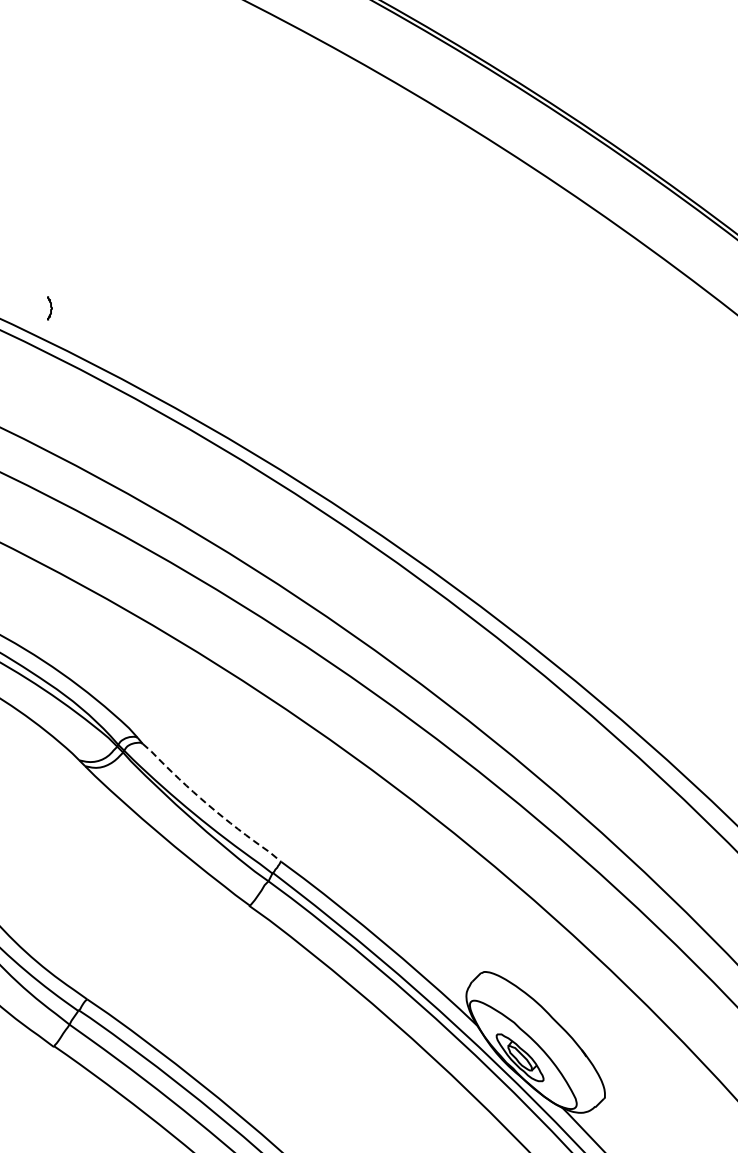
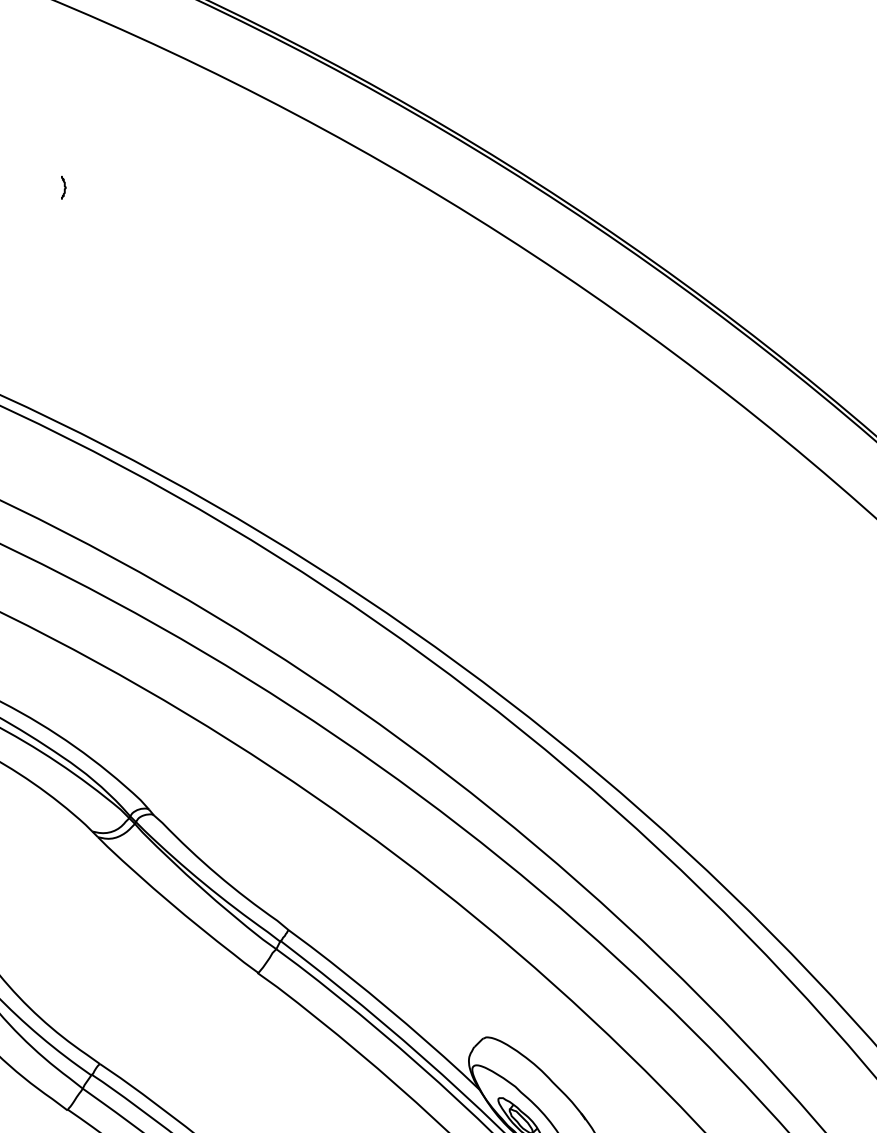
curve: (49, 307) -> (63, 186), moved
line: (209, 805) -> (218, 875), dashed -> solid

